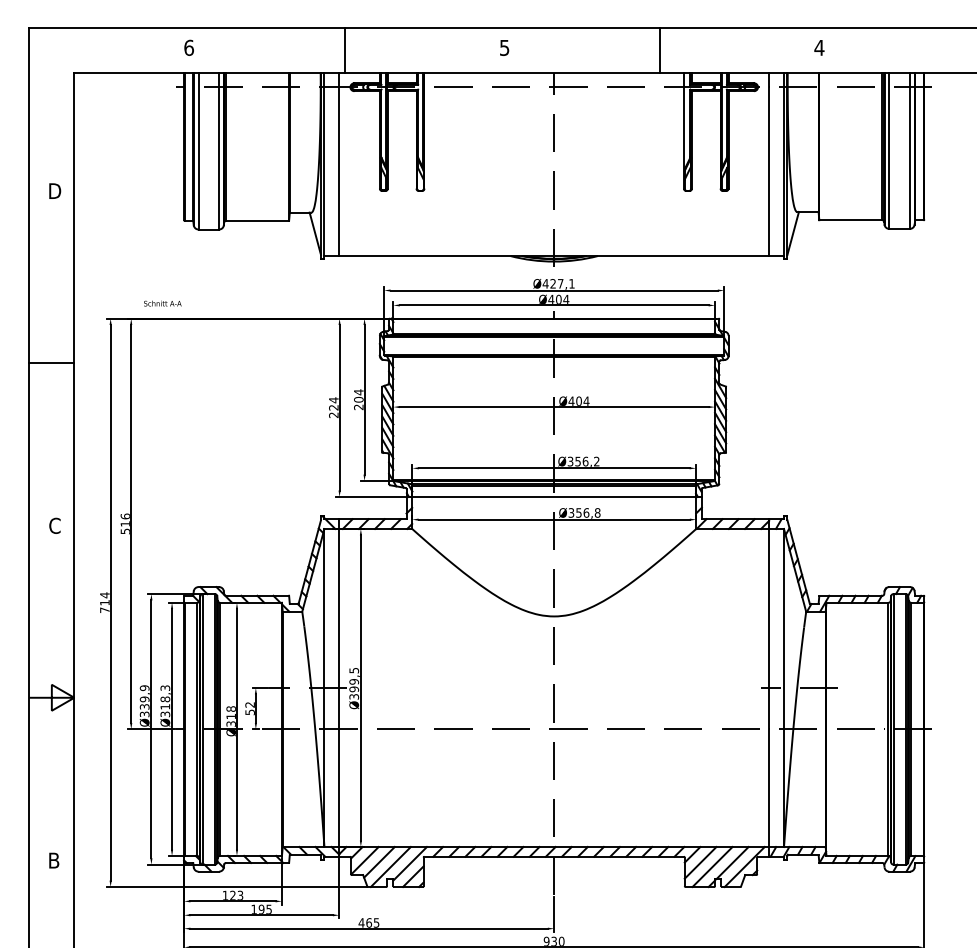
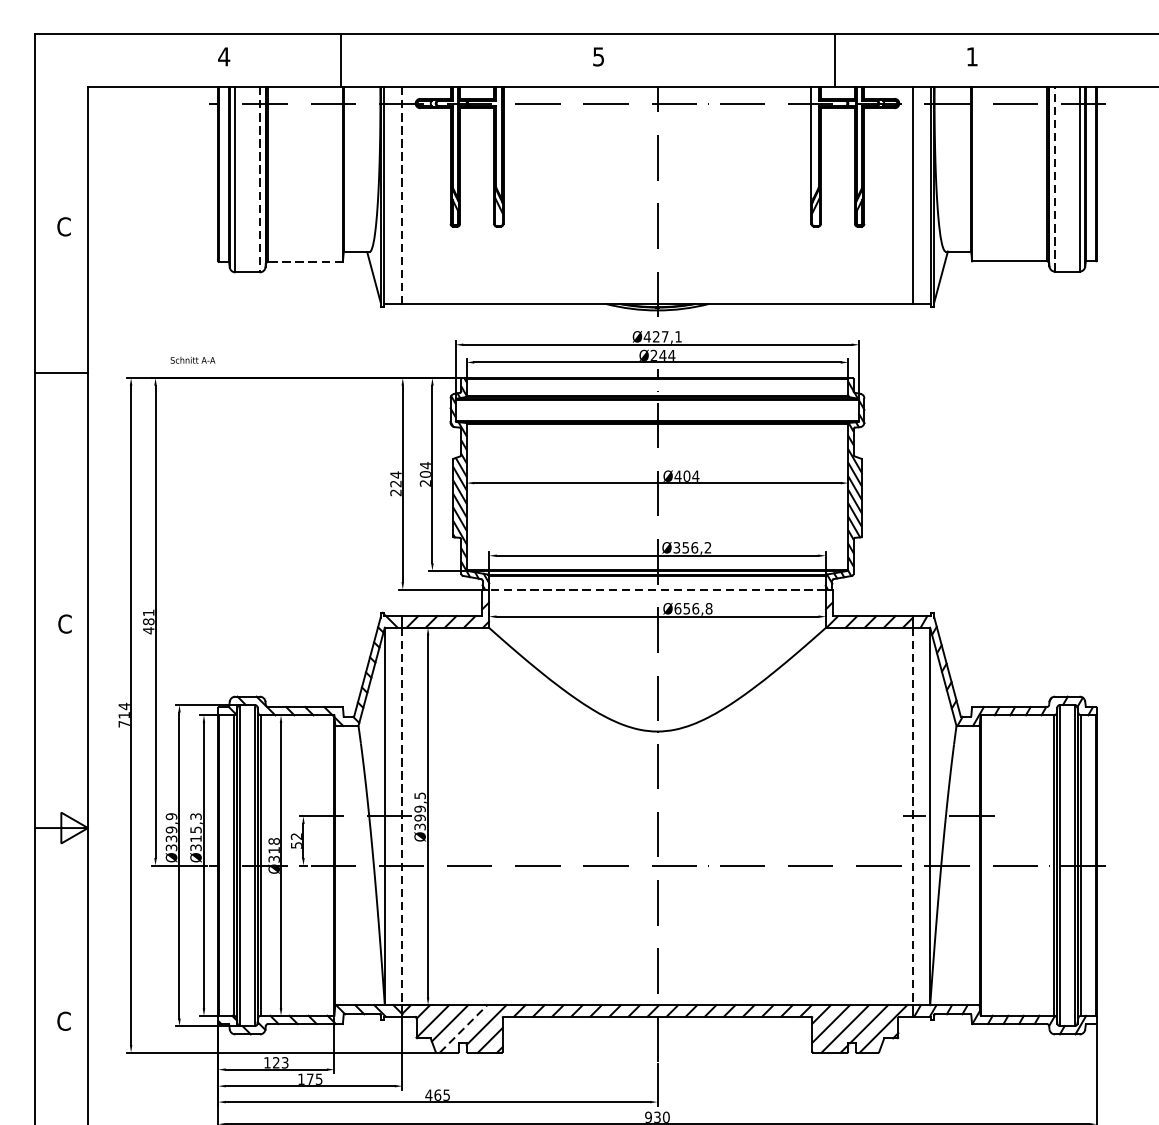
text: (188, 47) -> (223, 56), 6 -> 4
text: (819, 47) -> (972, 56), 4 -> 1
line: (344, 50) -> (340, 59), moved
line: (660, 50) -> (834, 59), moved
line: (219, 151) -> (260, 179), solid -> dashed
line: (889, 151) -> (1055, 179), solid -> dashed
line: (339, 165) -> (402, 196), solid -> dashed
text: (54, 191) -> (64, 227), D -> C
line: (257, 220) -> (305, 261), solid -> dashed
text: (554, 298) -> (657, 354), Ø404 -> Ø244
line: (51, 363) -> (60, 373), moved
line: (554, 496) -> (657, 589), solid -> dashed
text: (571, 512) -> (677, 608), Ø356,8 -> Ø656,8
text: (124, 523) -> (147, 621), 516 -> 481
line: (339, 688) -> (402, 817), solid -> dashed
line: (769, 688) -> (912, 817), solid -> dashed
text: (165, 699) -> (196, 830), Ø318,3 -> Ø315,3
text: (53, 860) -> (63, 1021), B -> C
line: (391, 866) -> (464, 1028), solid -> dashed
text: (261, 908) -> (310, 1078), 195 -> 175

